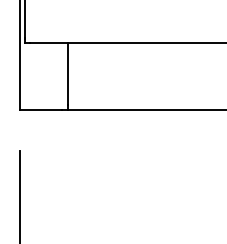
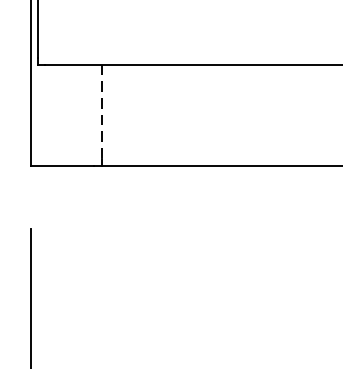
line: (67, 74) -> (101, 112), solid -> dashed

